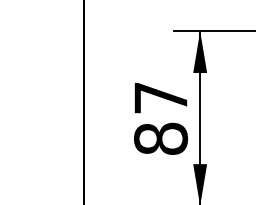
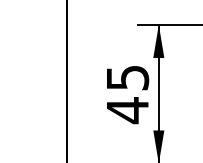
text: (160, 120) -> (127, 95), 87 -> 45

